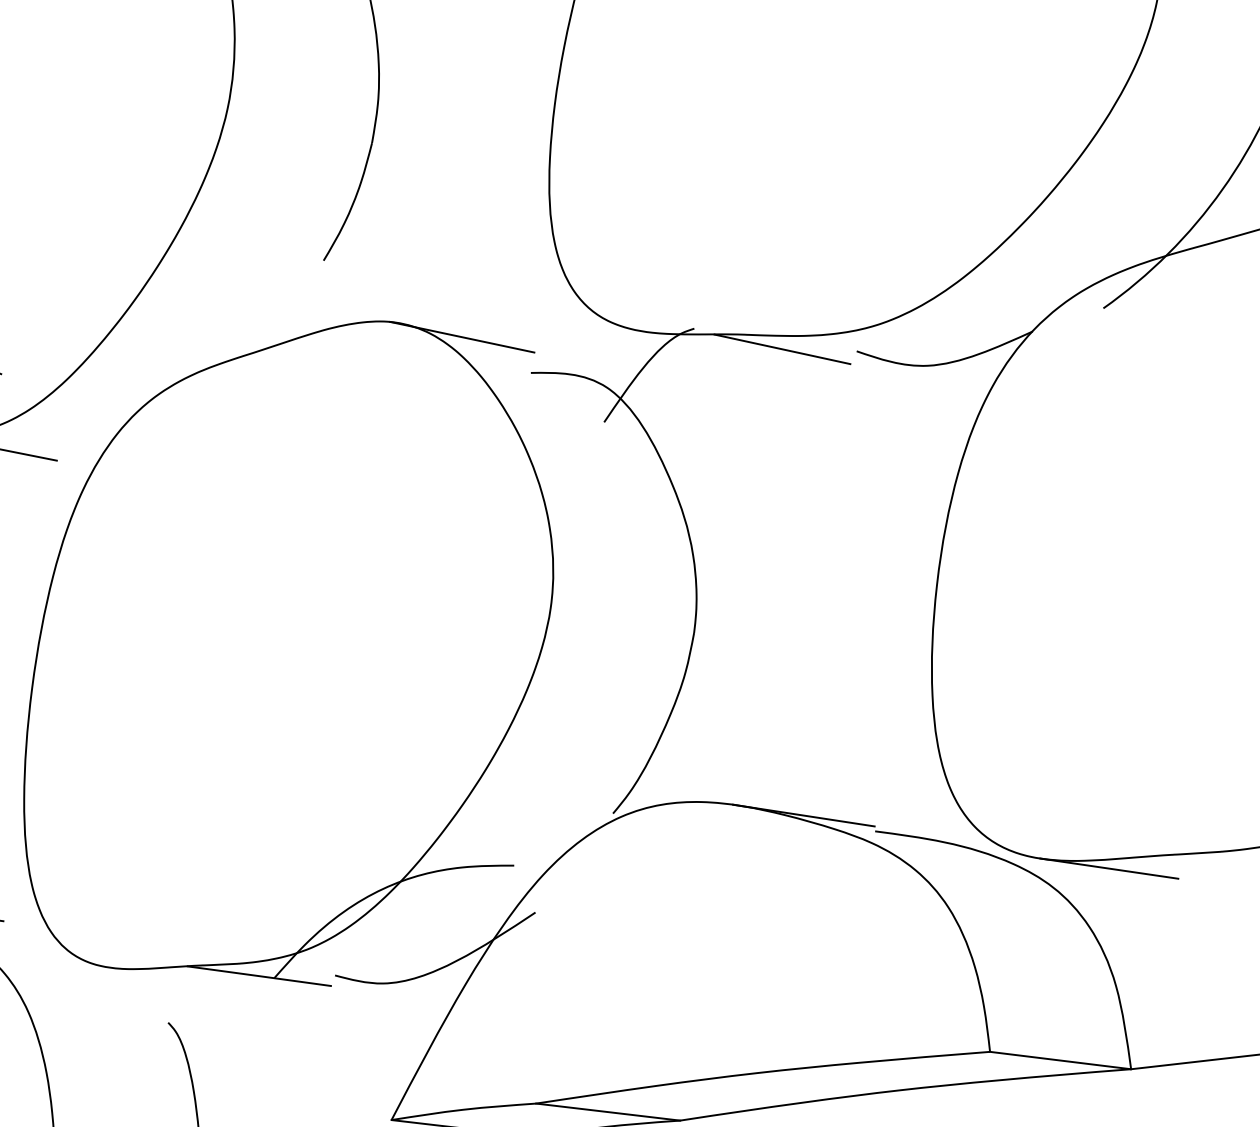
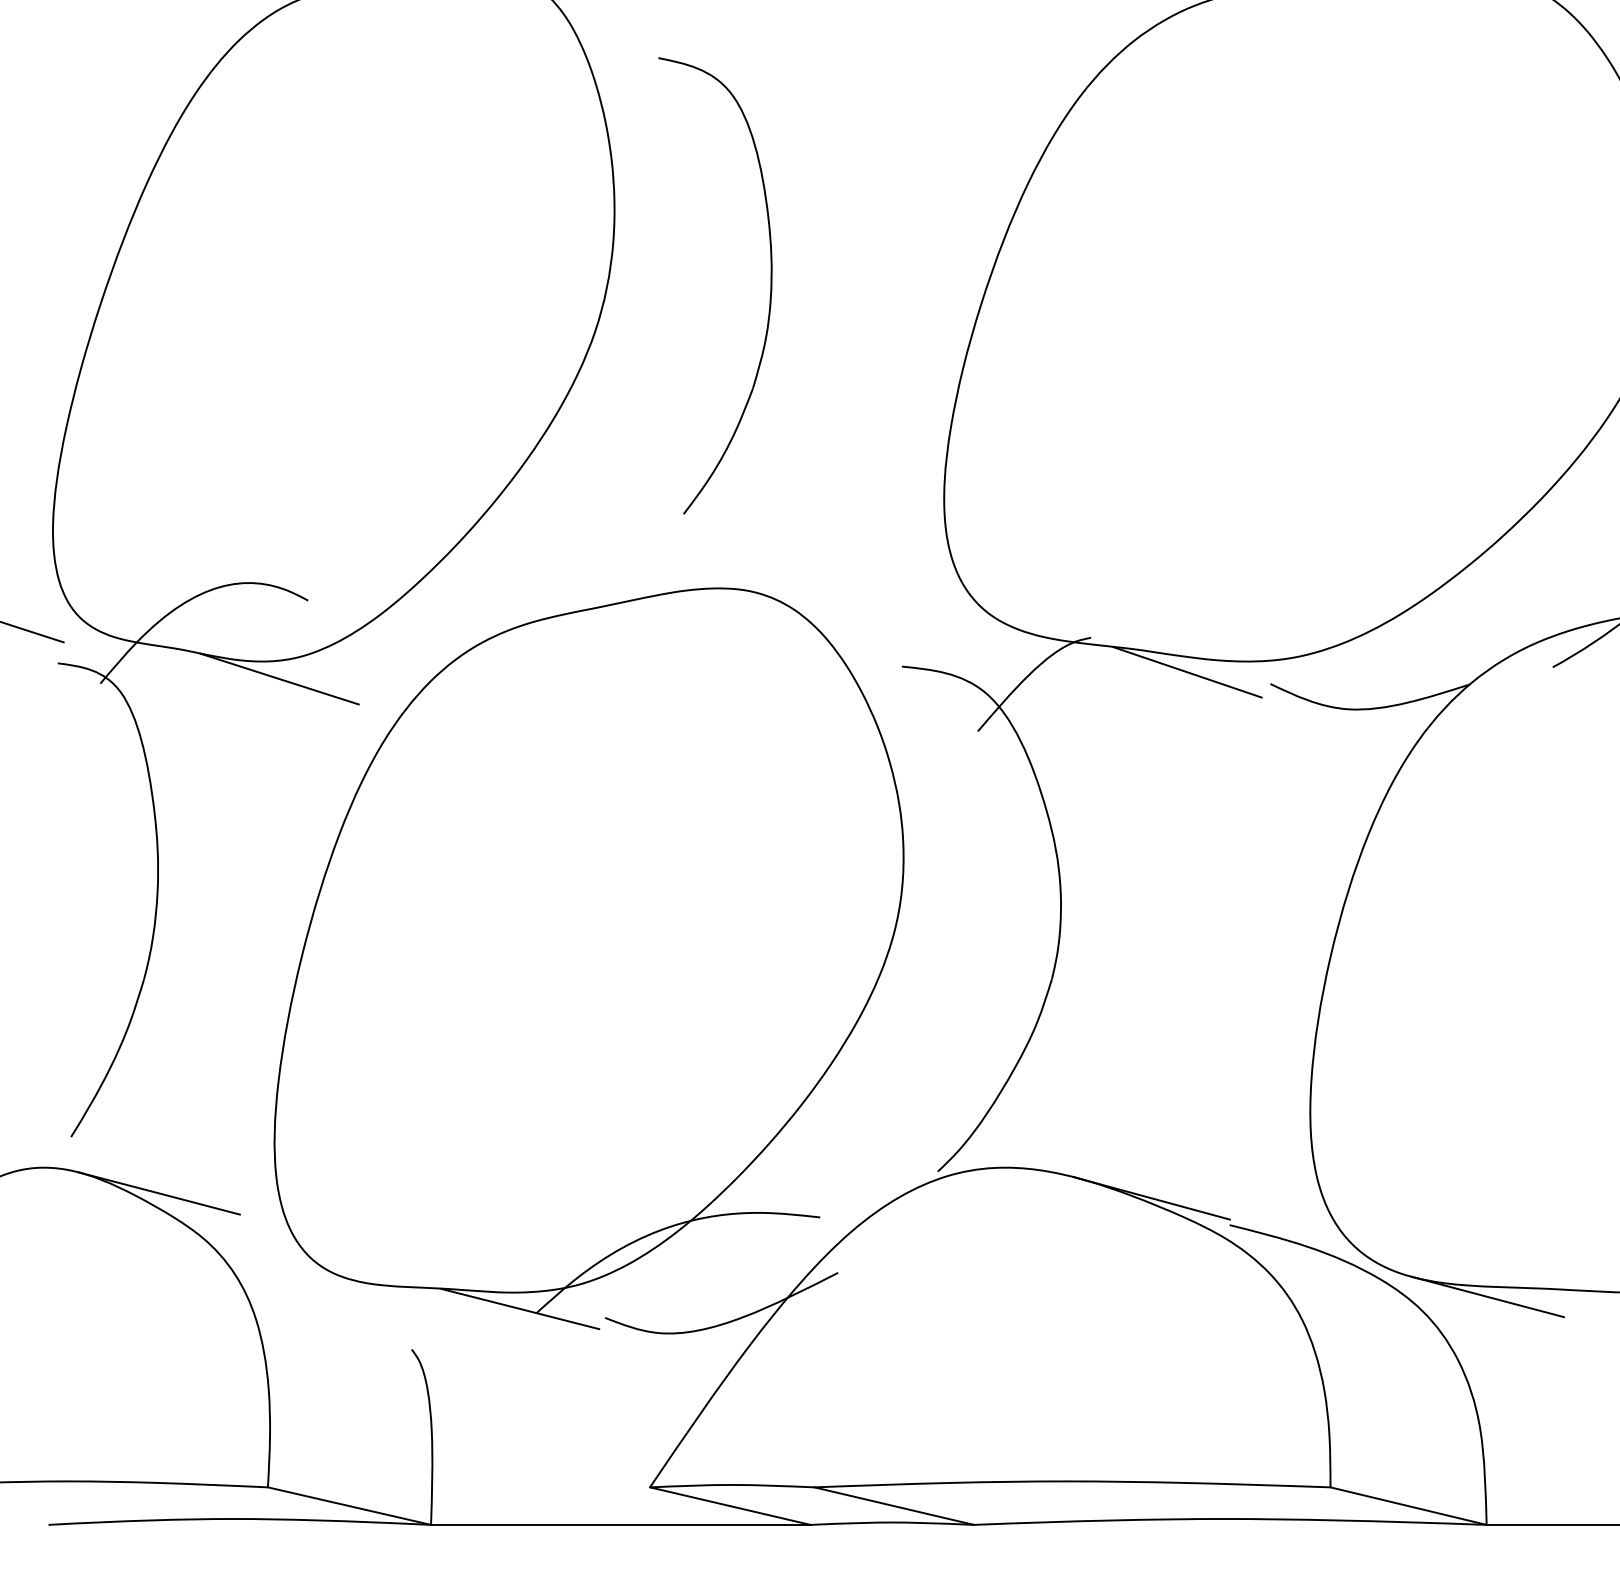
line: (462, 337) -> (829, 617), removed

